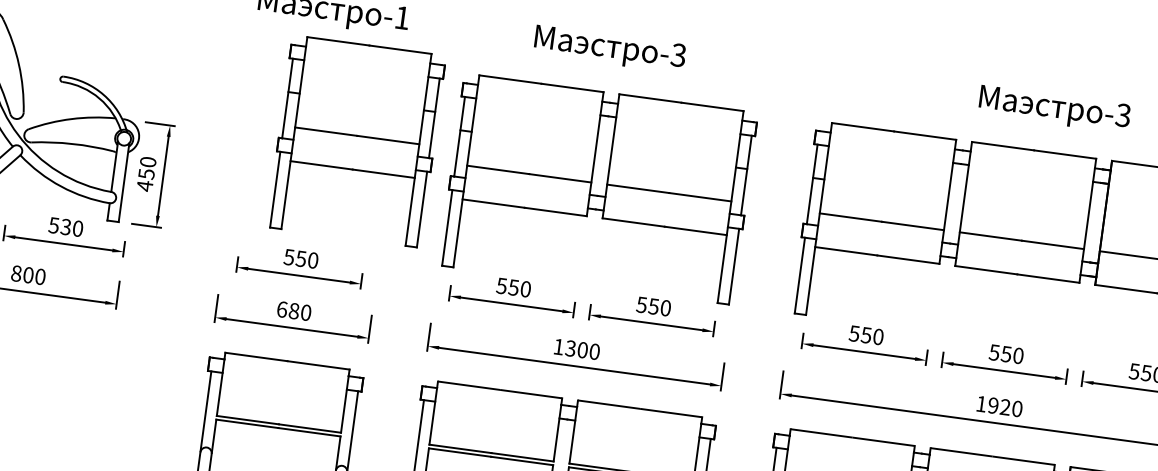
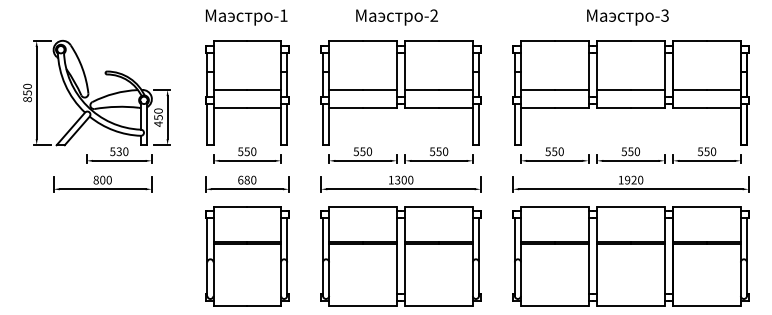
text: (677, 54) -> (433, 15), -3 -> -2
text: (1053, 109) -> (627, 17), moved
part: (357, 140) -> (247, 92), moved

